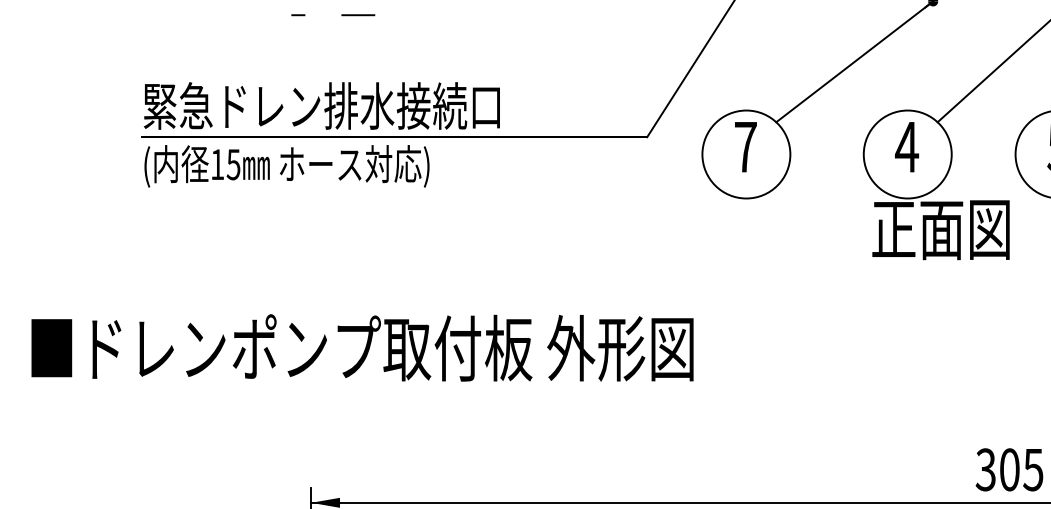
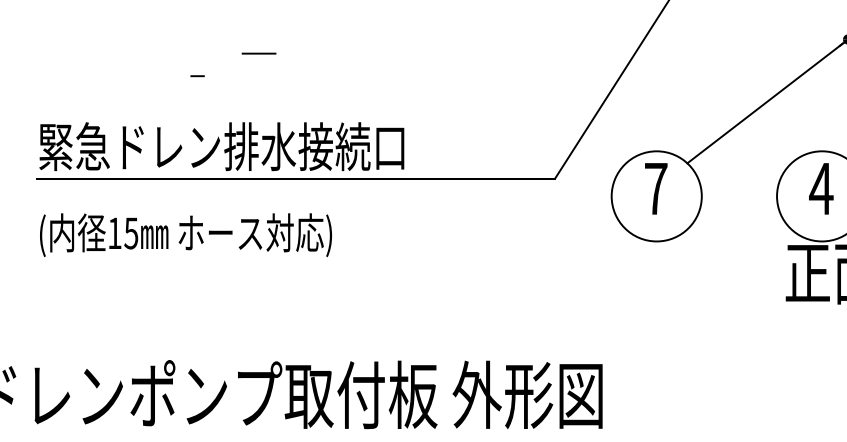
line: (298, 15) -> (197, 76), moved
text: (286, 166) -> (185, 235), moved

